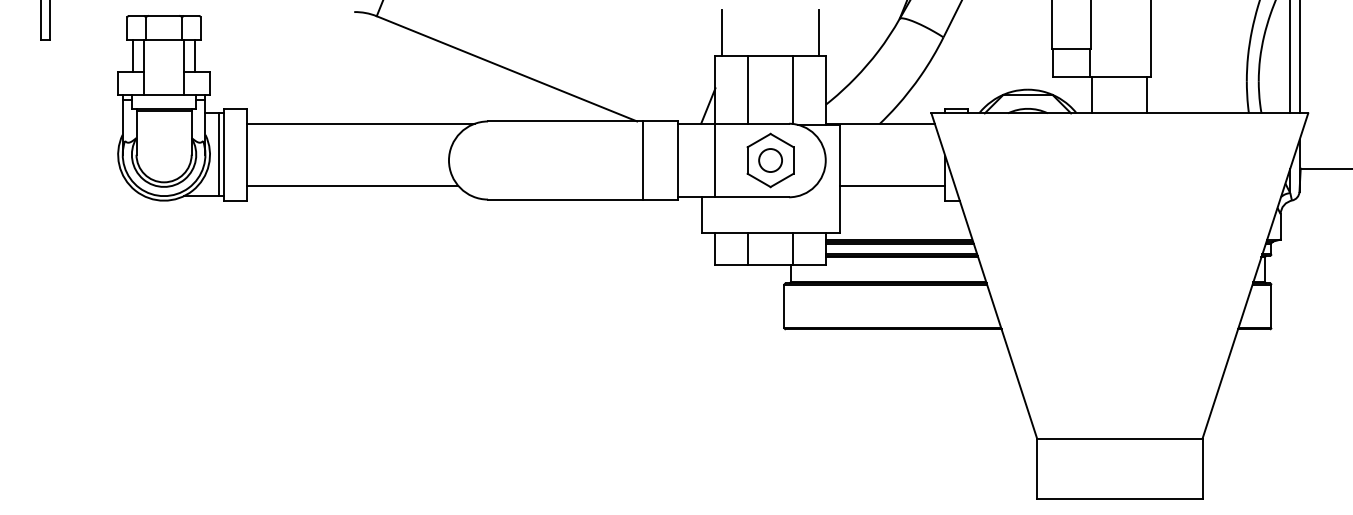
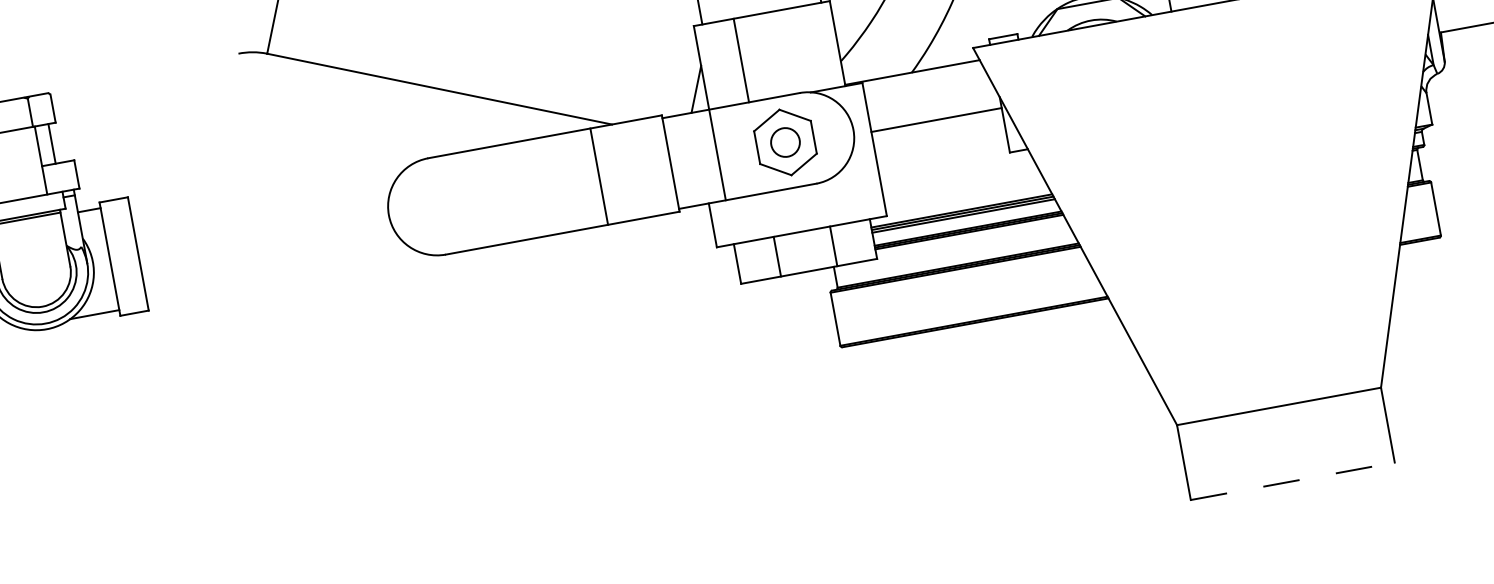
line: (793, 89) -> (797, 49), removed
line: (360, 123) -> (271, 189), removed
line: (219, 154) -> (104, 259), removed
line: (642, 160) -> (599, 176), moved
line: (352, 185) -> (275, 267), removed
line: (892, 185) -> (936, 119), moved
line: (1119, 499) -> (1292, 481), solid -> dashed

